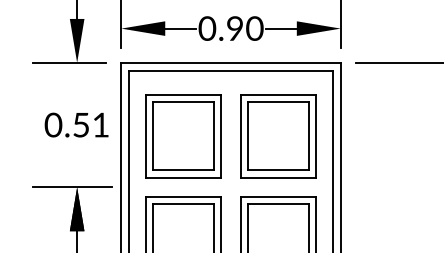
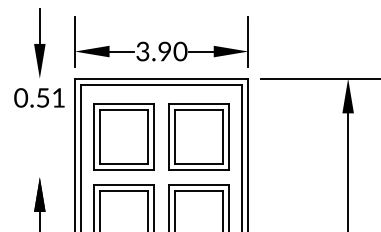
text: (206, 28) -> (142, 51), 0.90 -> 3.90
line: (69, 62) -> (33, 78), removed
text: (76, 124) -> (39, 97), moved
line: (72, 187) -> (36, 177), removed

